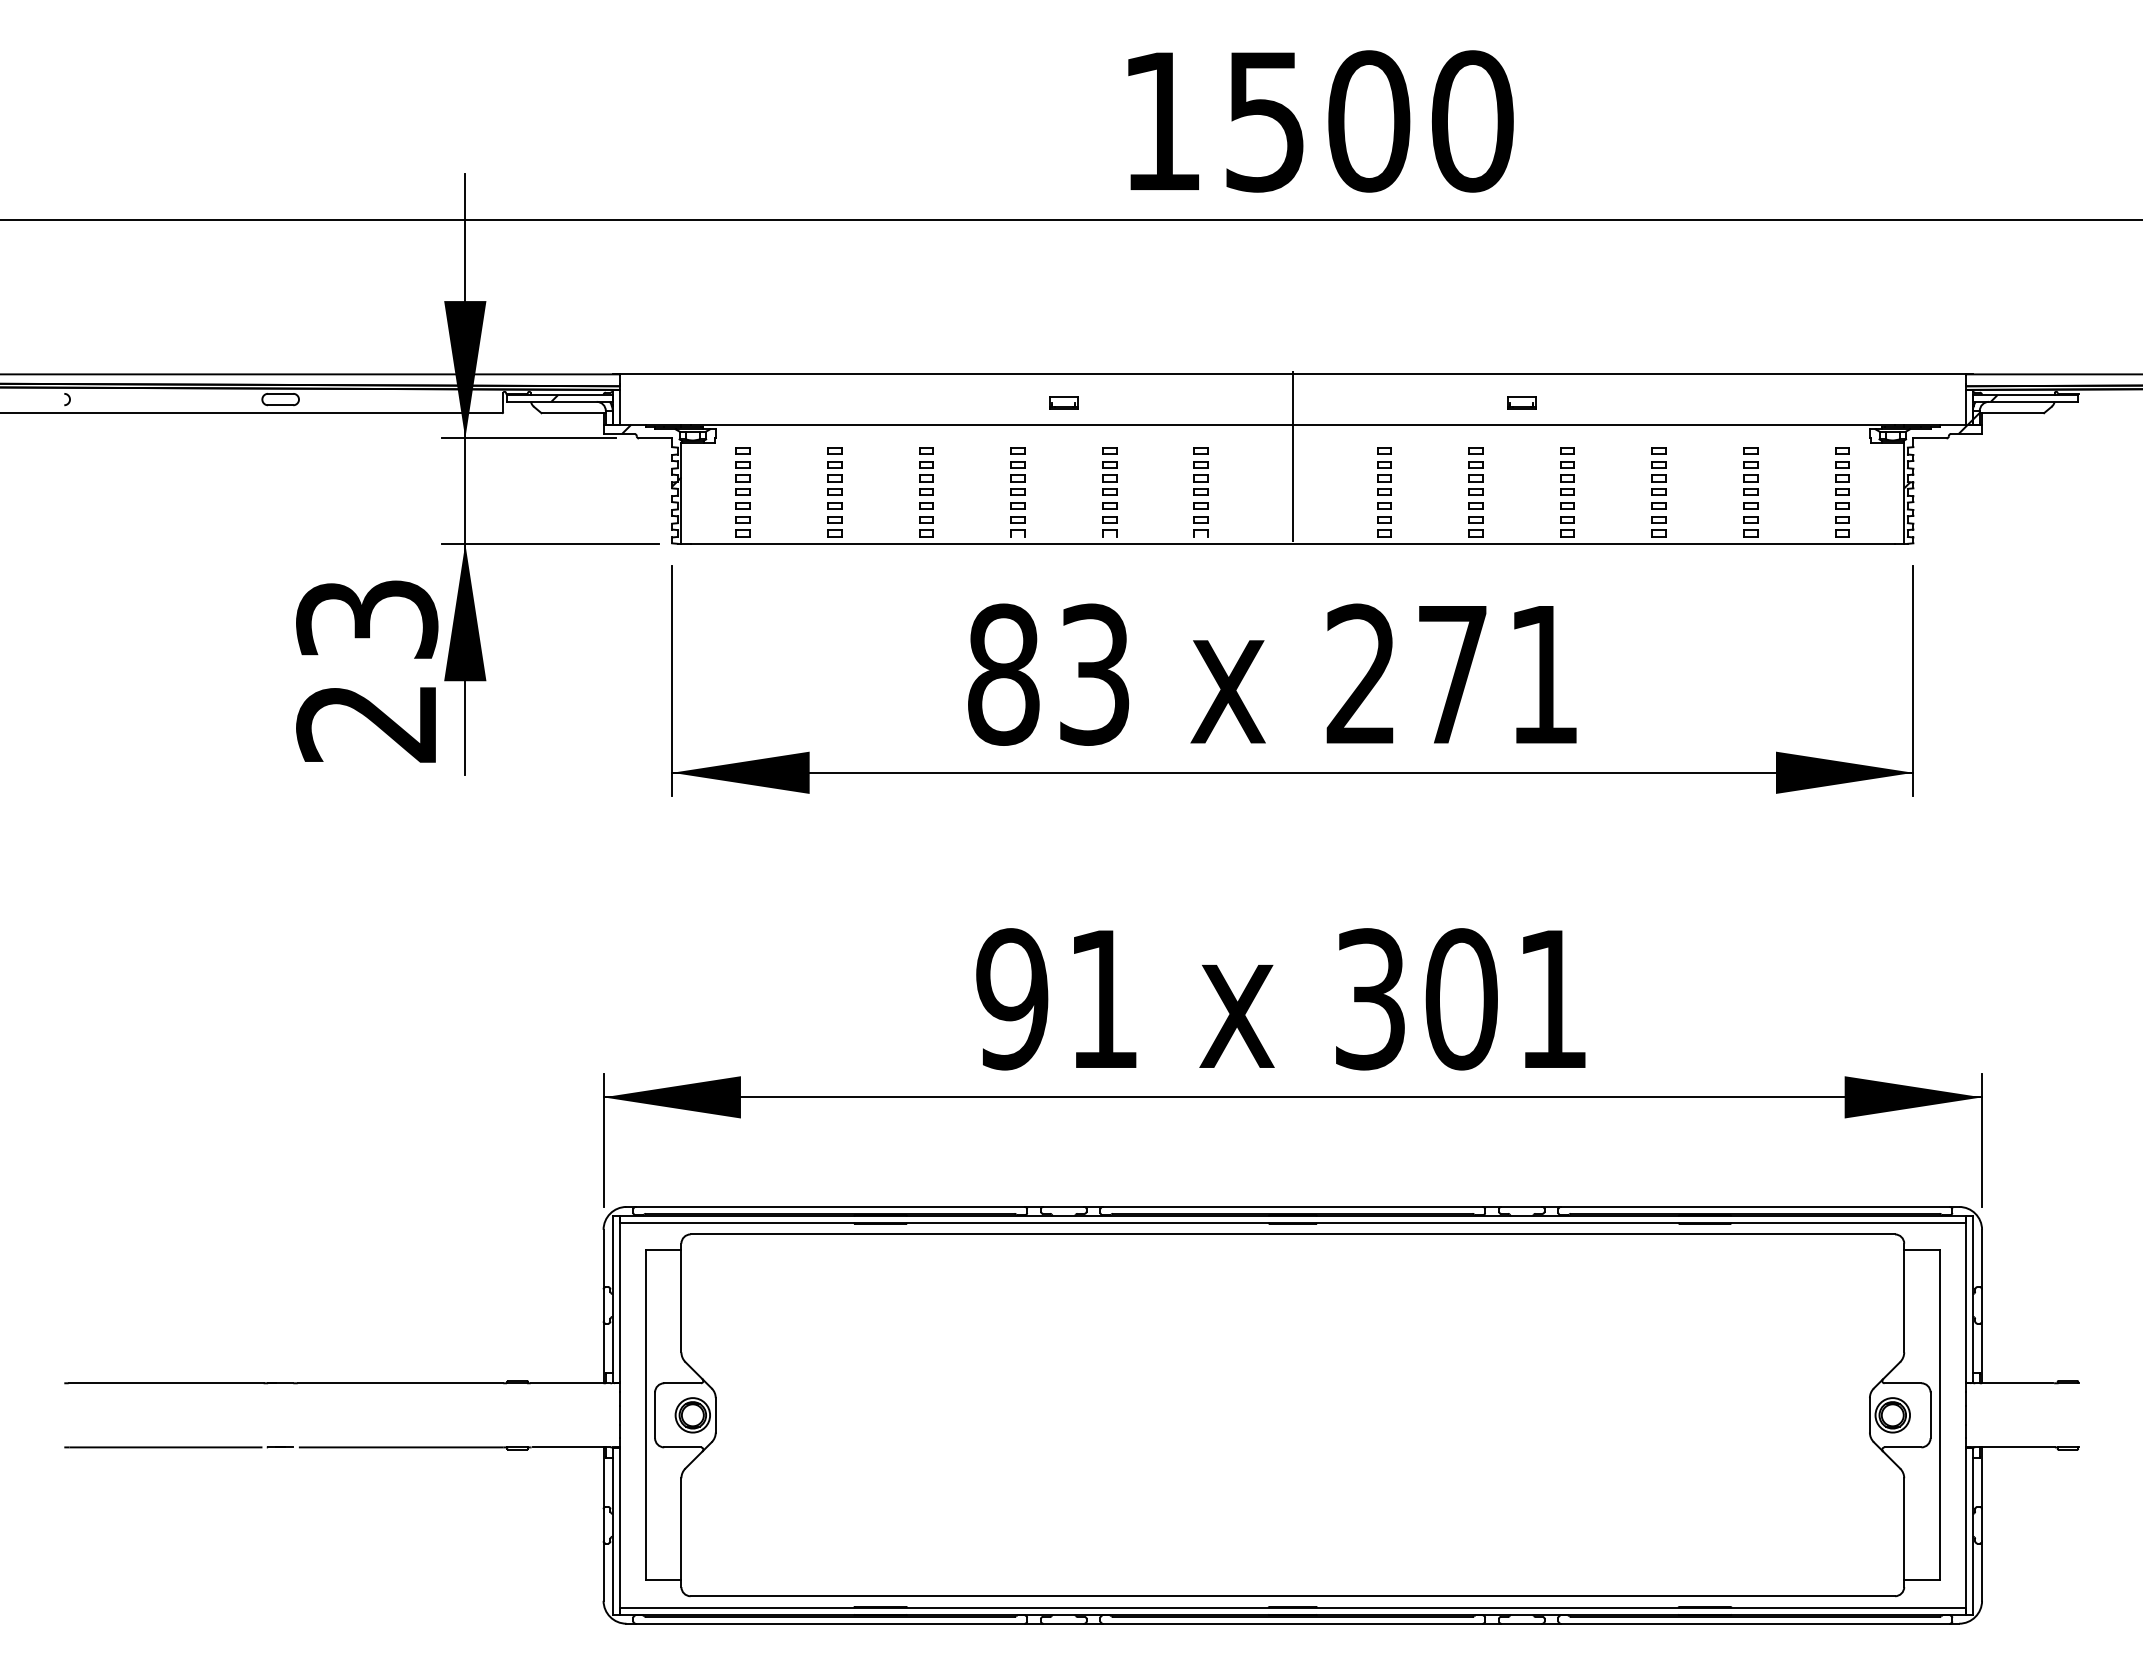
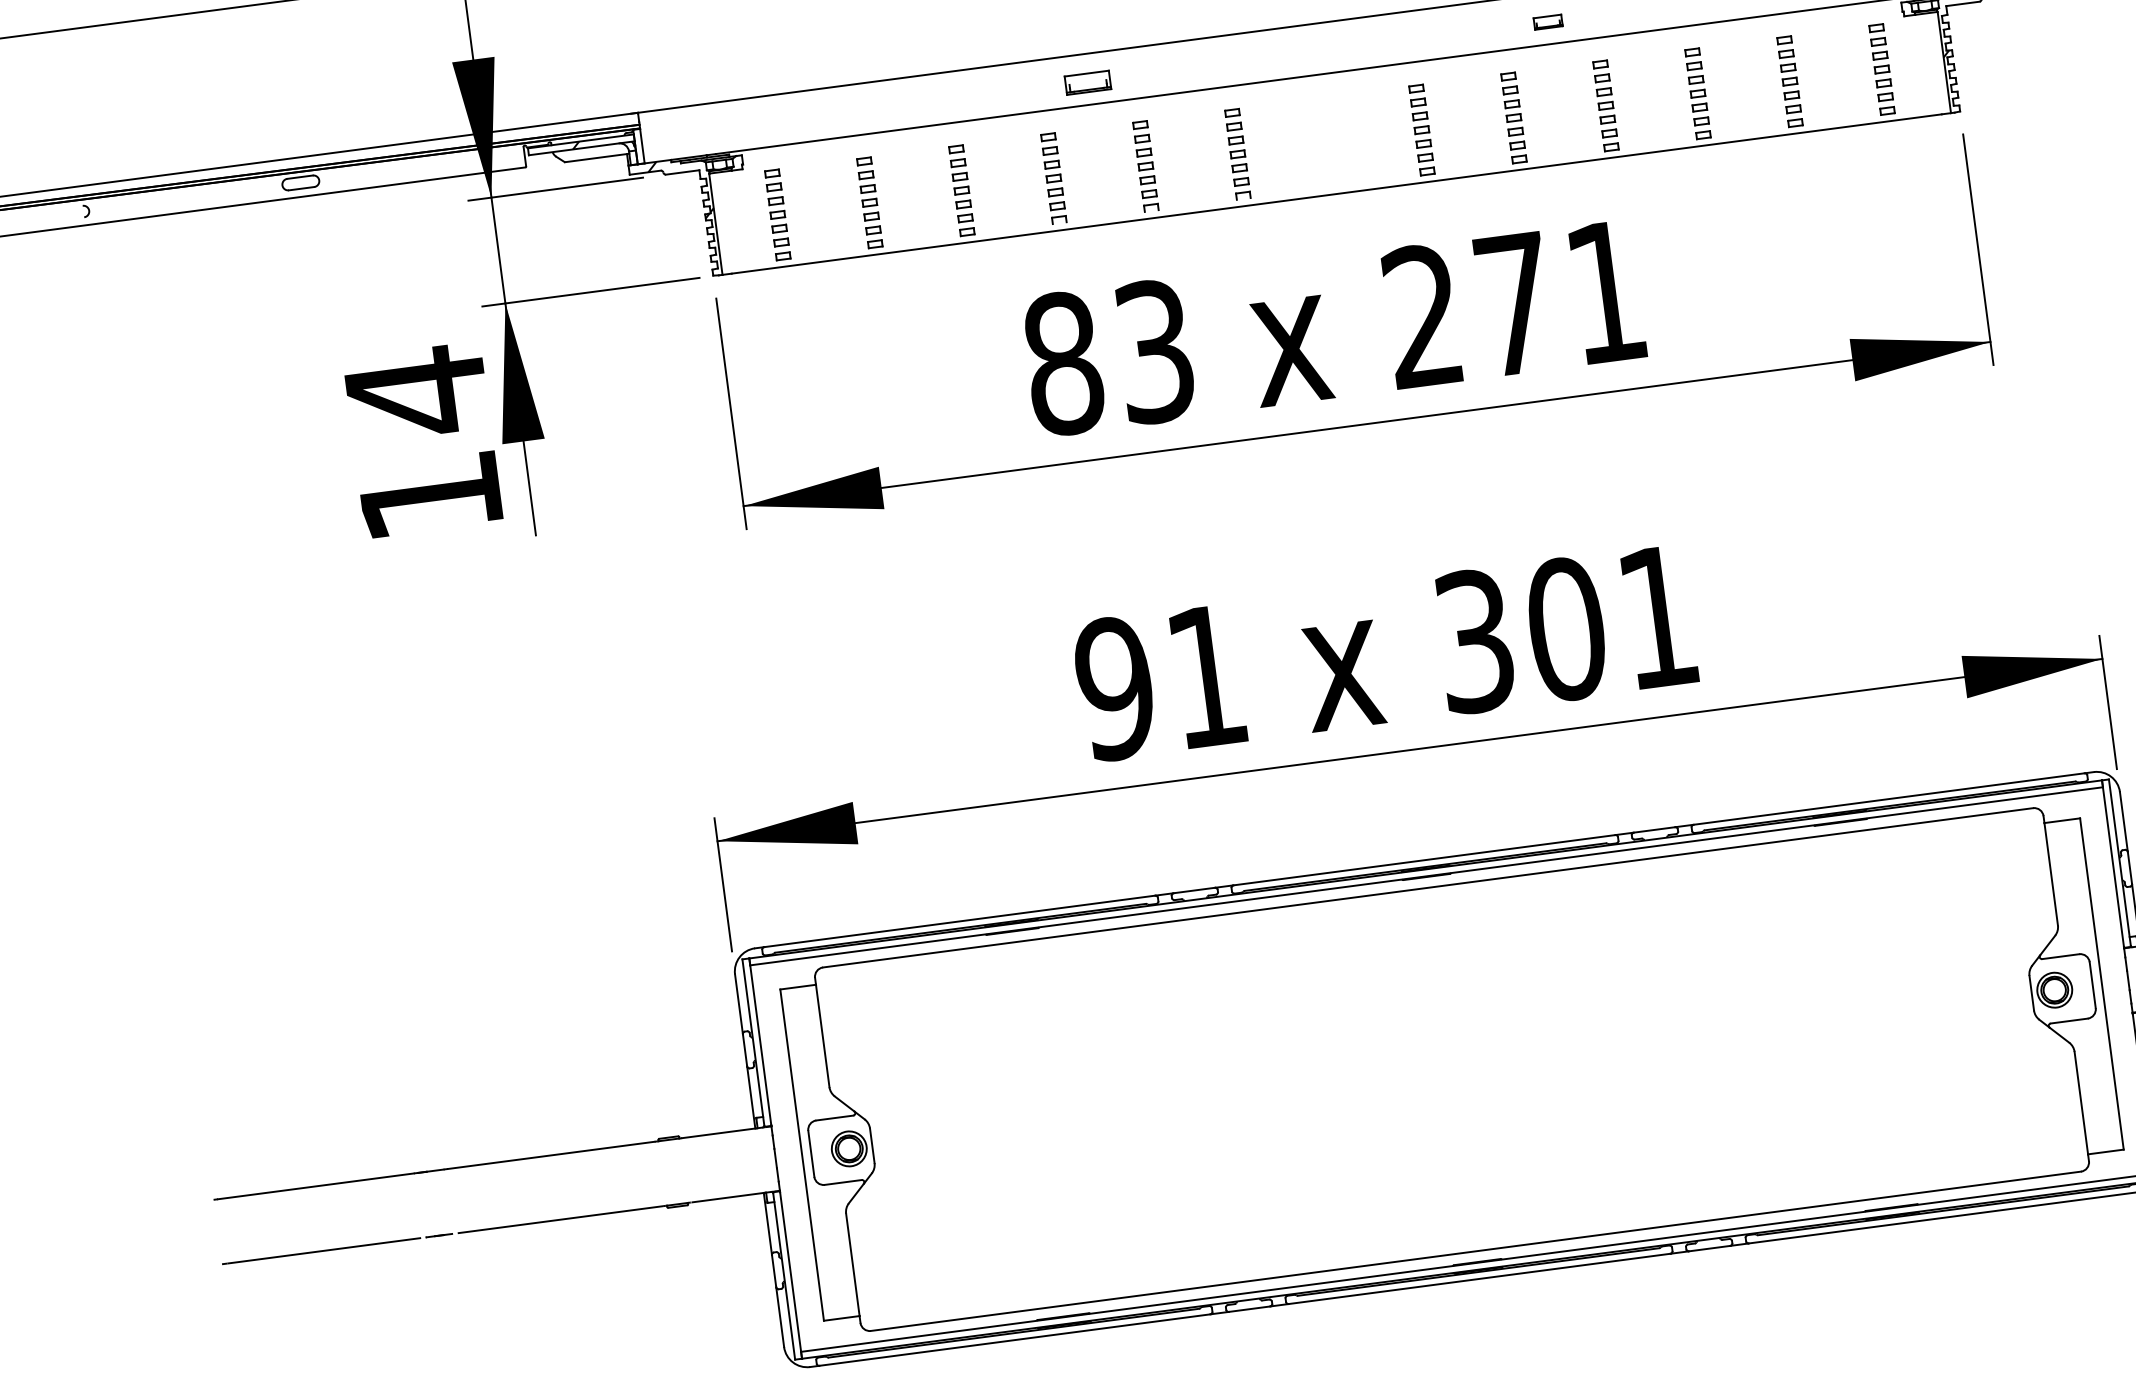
part: (1063, 402) -> (1087, 82), size x1.6
line: (1292, 456) -> (1324, 106), removed
text: (367, 669) -> (423, 442), 23 -> 14

